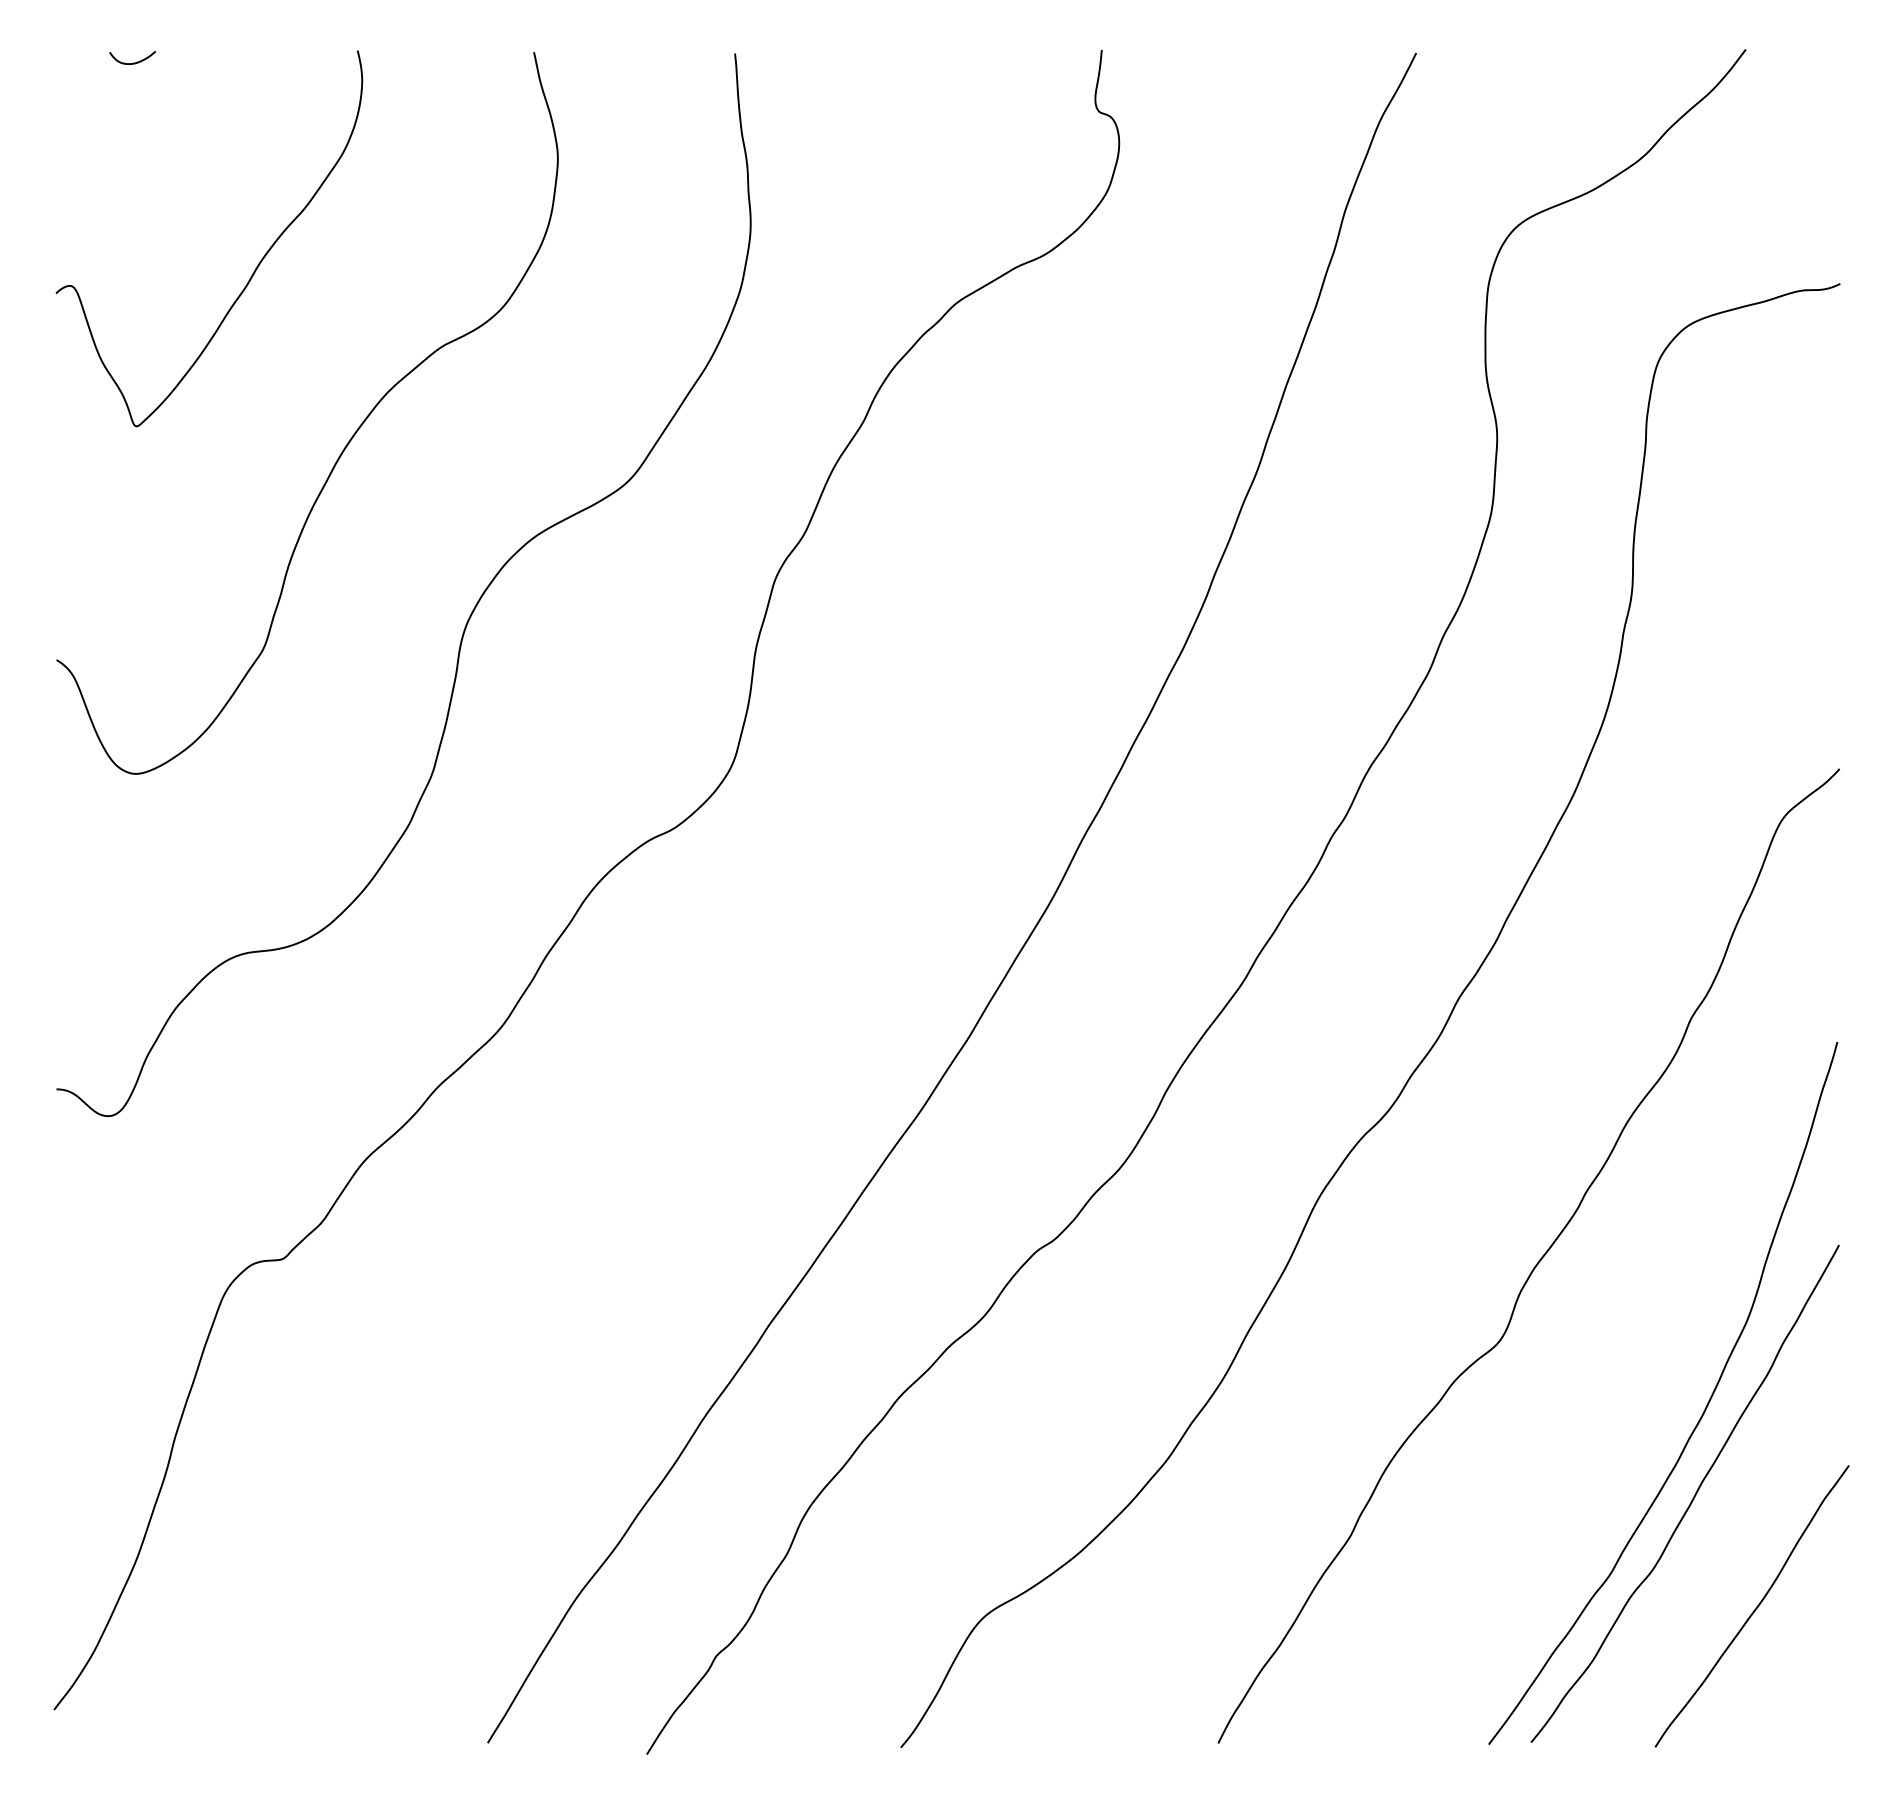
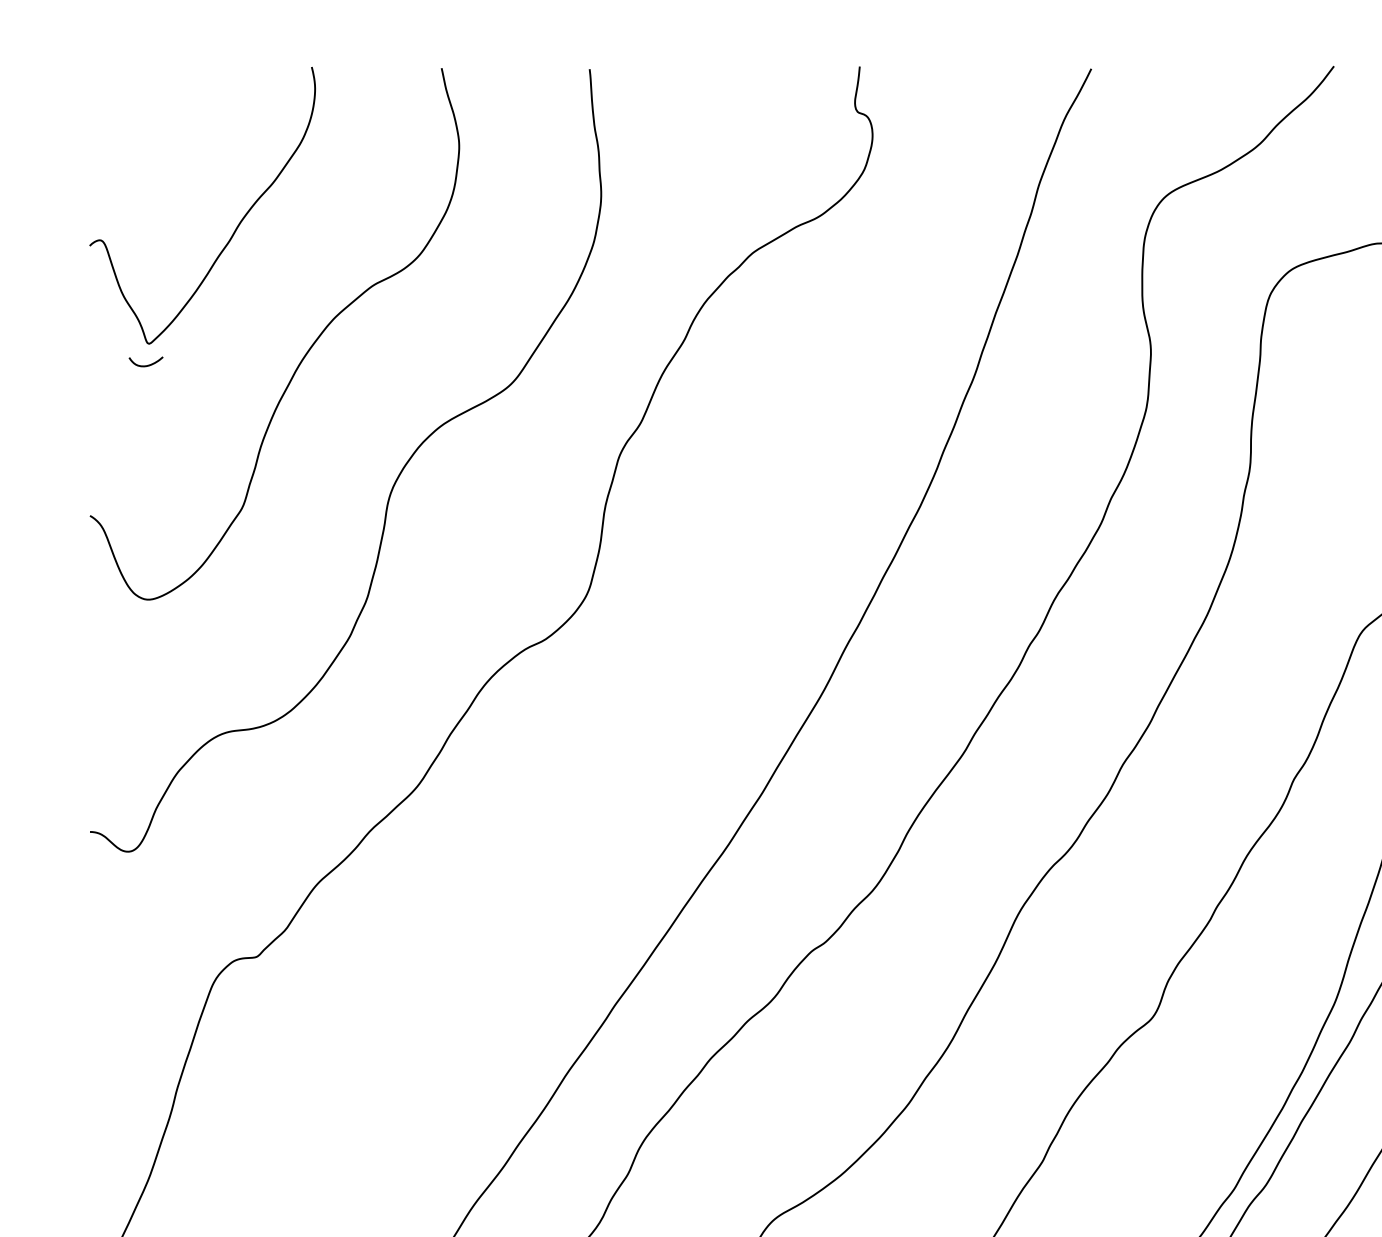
curve: (133, 62) -> (146, 365), moved

